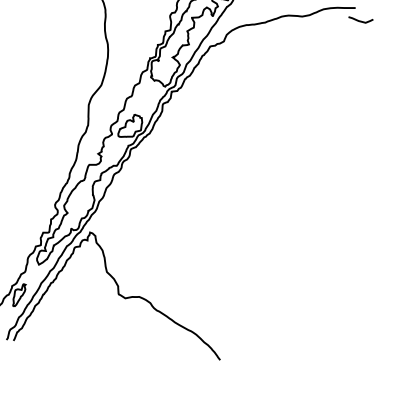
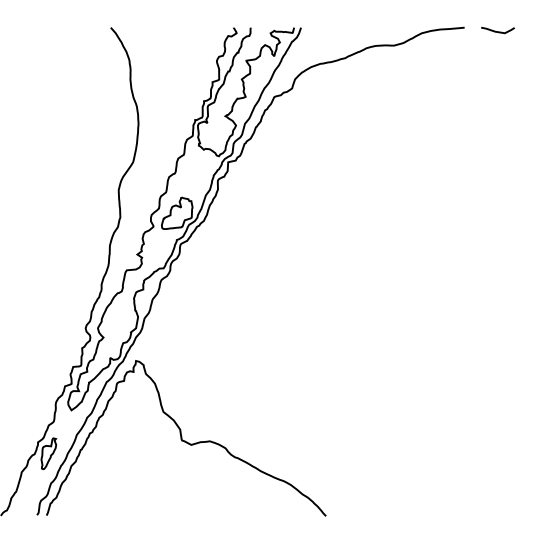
curve: (360, 21) -> (497, 31), moved

